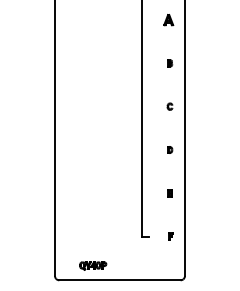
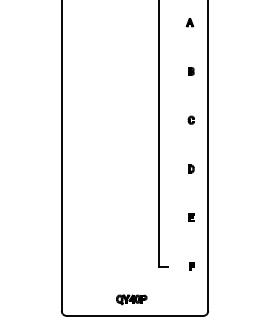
part: (168, 19) -> (189, 22), size x0.62
part: (93, 265) -> (132, 299), moved

